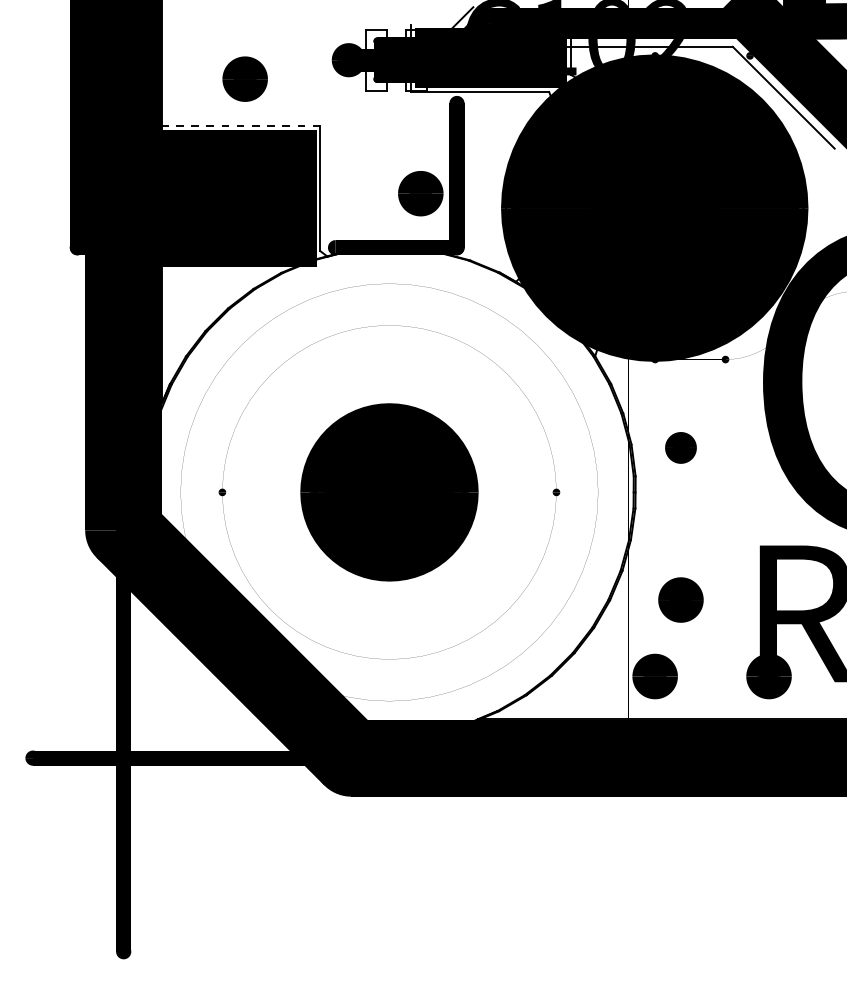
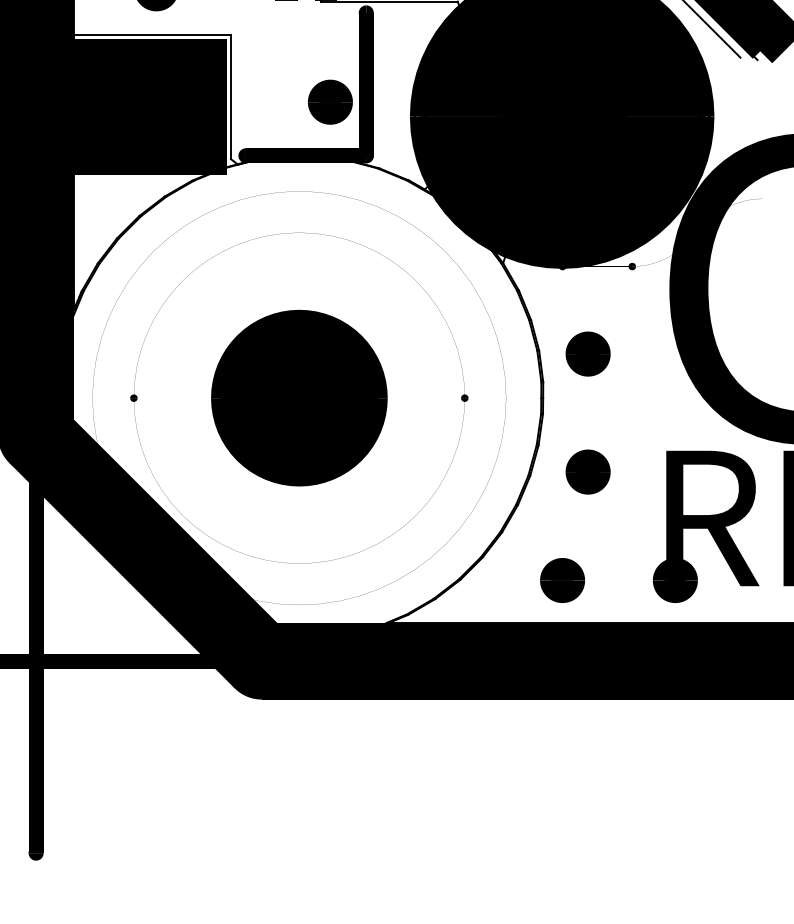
line: (238, 126) -> (149, 35), dashed -> solid
part: (680, 447) -> (587, 353), size x1.43
part: (680, 599) -> (587, 471), moved

